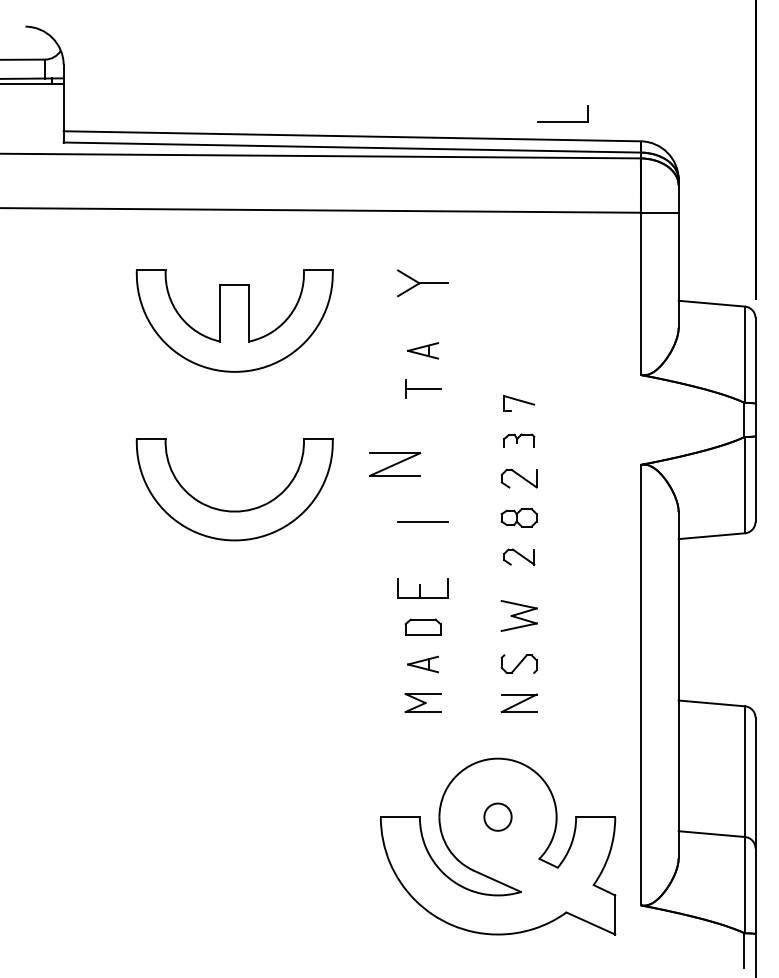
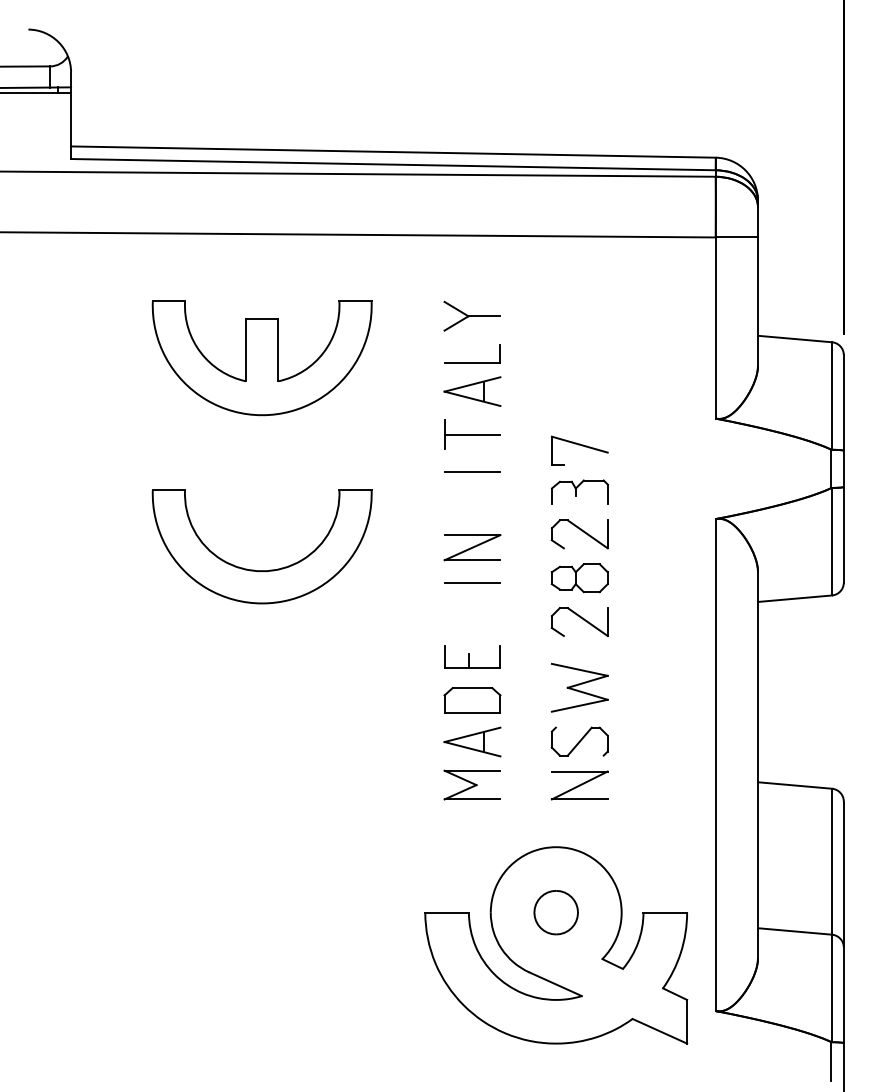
part: (562, 121) -> (471, 362), moved
part: (422, 350) -> (471, 391), size x1.67
part: (422, 388) -> (471, 433), size x1.43
part: (518, 403) -> (579, 450), size x1.67
line: (423, 422) -> (472, 471), added
part: (519, 440) -> (580, 491), size x1.67
part: (395, 464) -> (472, 547), moved
part: (519, 478) -> (580, 534), size x1.43
part: (519, 517) -> (580, 577), size x1.43
part: (519, 556) -> (580, 621), size x1.67
part: (519, 615) -> (580, 687), size x1.43
part: (423, 627) -> (472, 700), size x1.43
part: (519, 663) -> (580, 740), size x1.43
part: (422, 664) -> (471, 742), size x1.67
part: (422, 702) -> (471, 784), size x1.43
part: (519, 702) -> (580, 784), size x1.43
part: (497, 816) -> (555, 911), size x1.43

